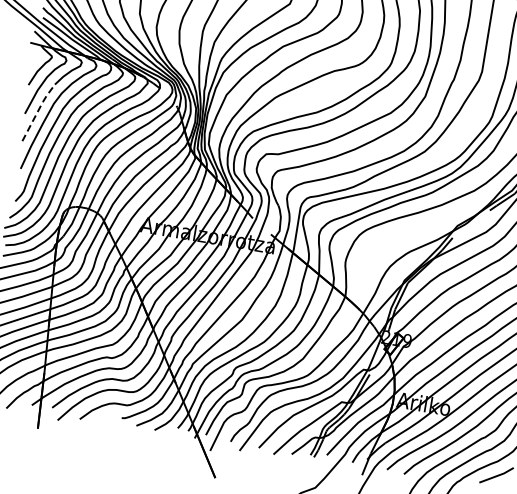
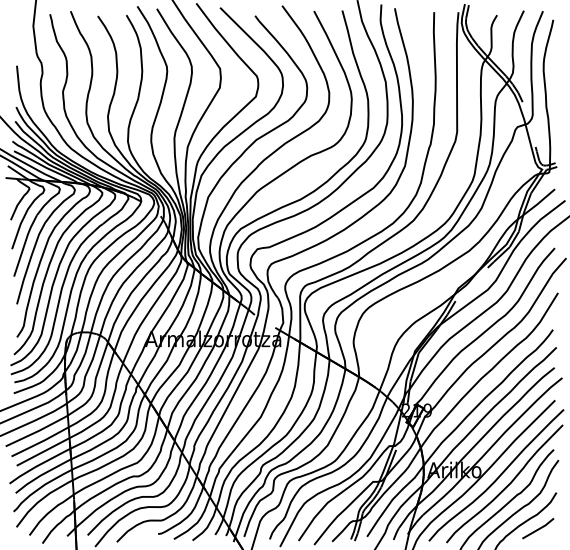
line: (38, 110) -> (24, 243), dashed -> solid

